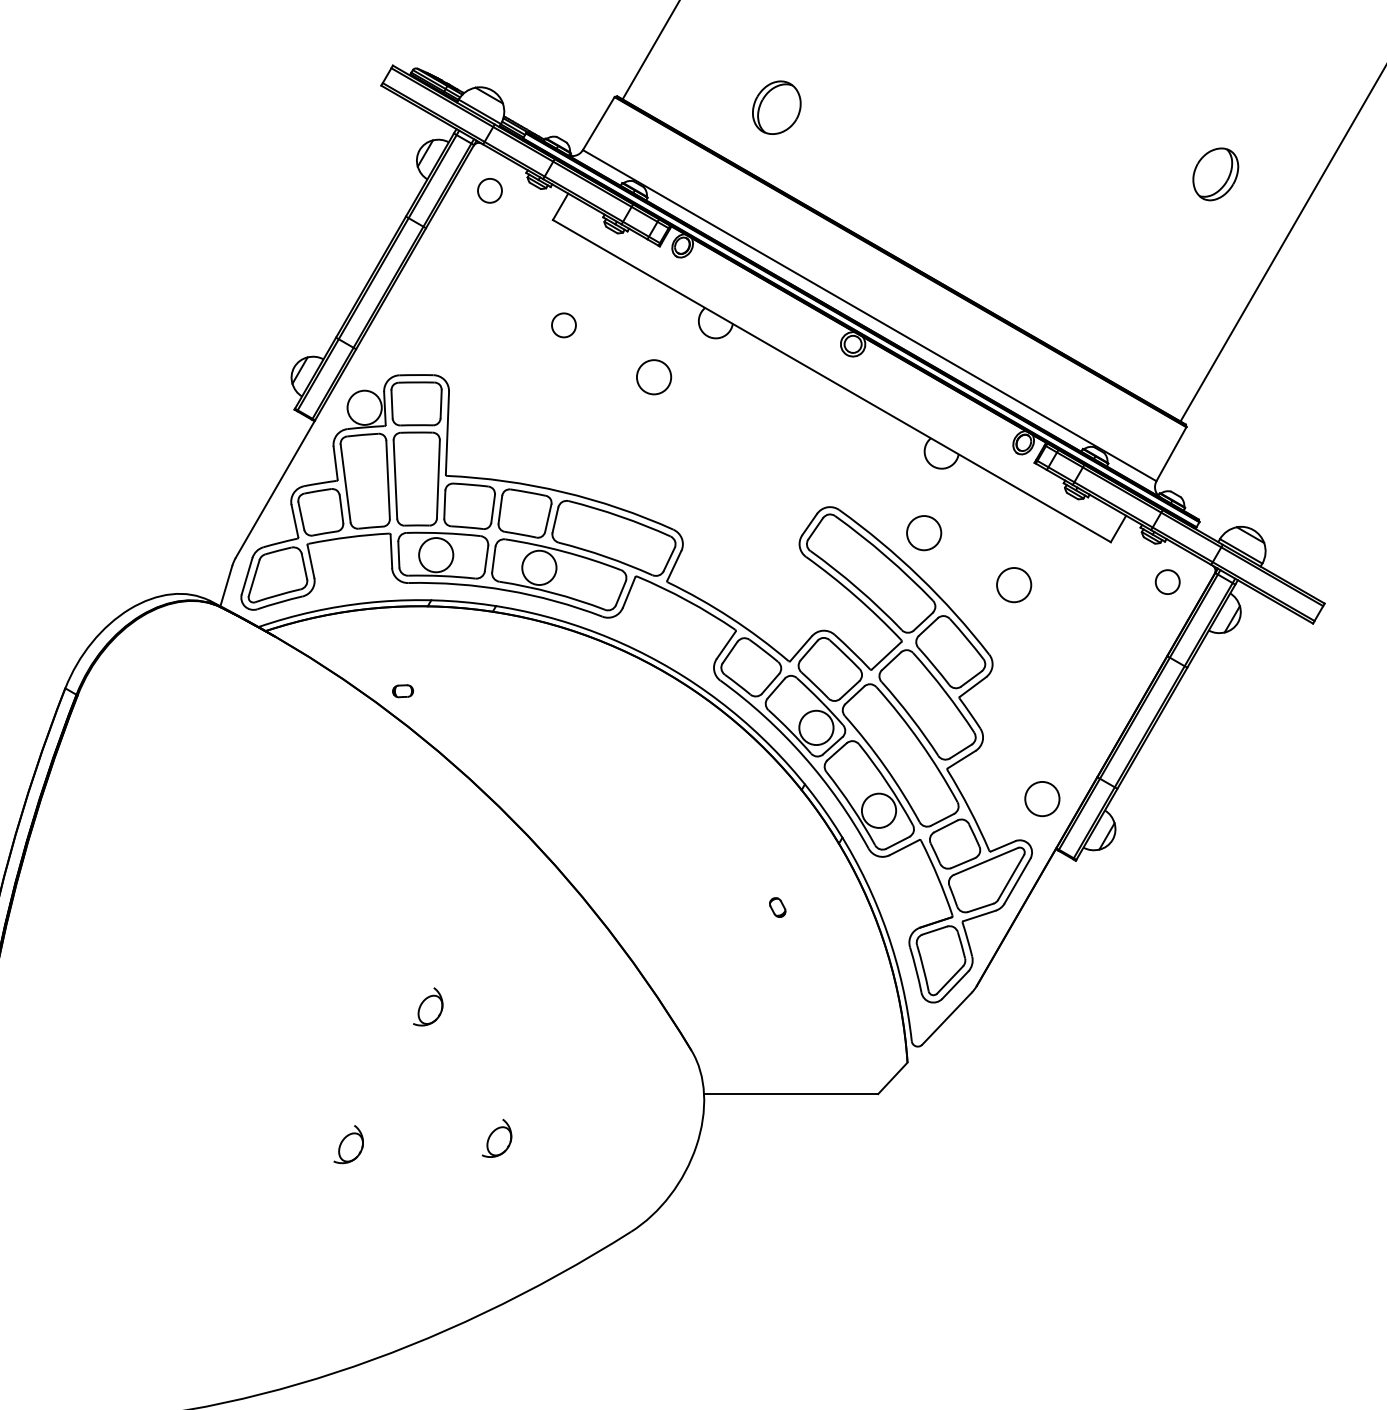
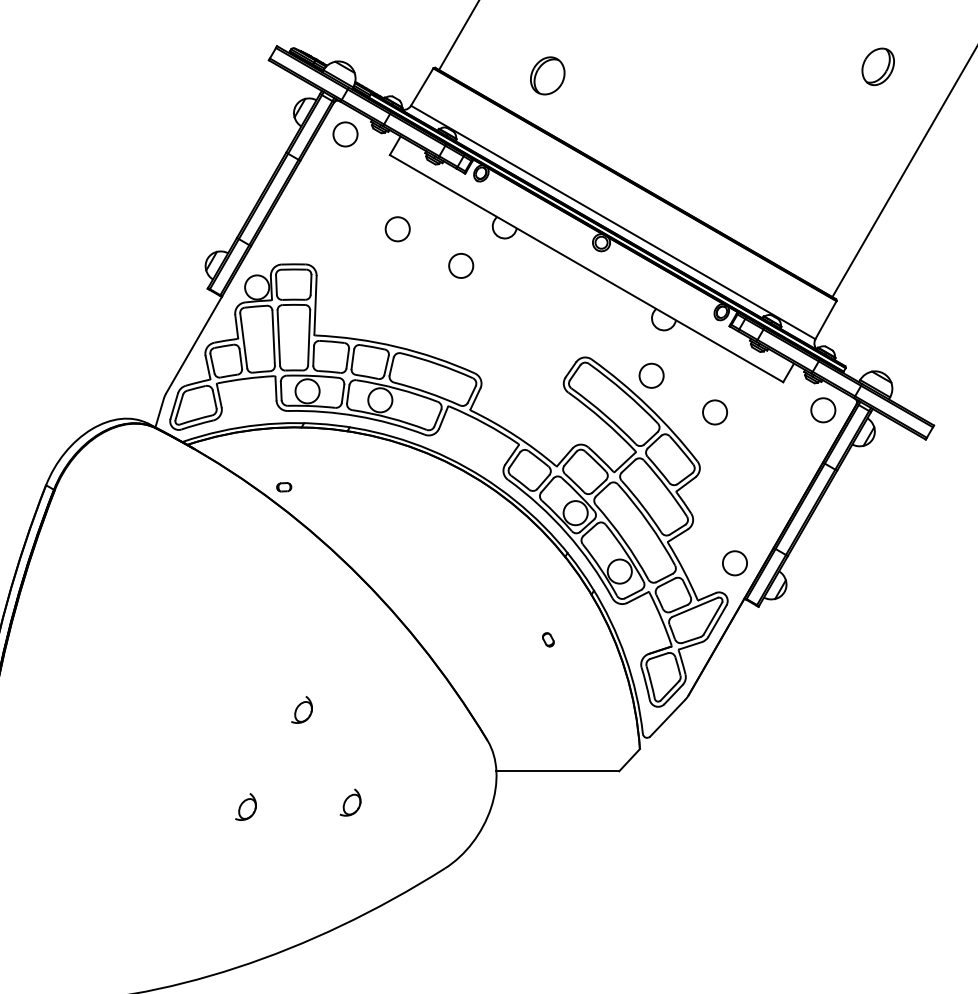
part: (1214, 173) -> (877, 66), moved
circle: (489, 190) -> (345, 134), size x1.43
circle: (563, 325) -> (397, 229), size x1.43
circle: (1167, 582) -> (823, 410), size x1.43

